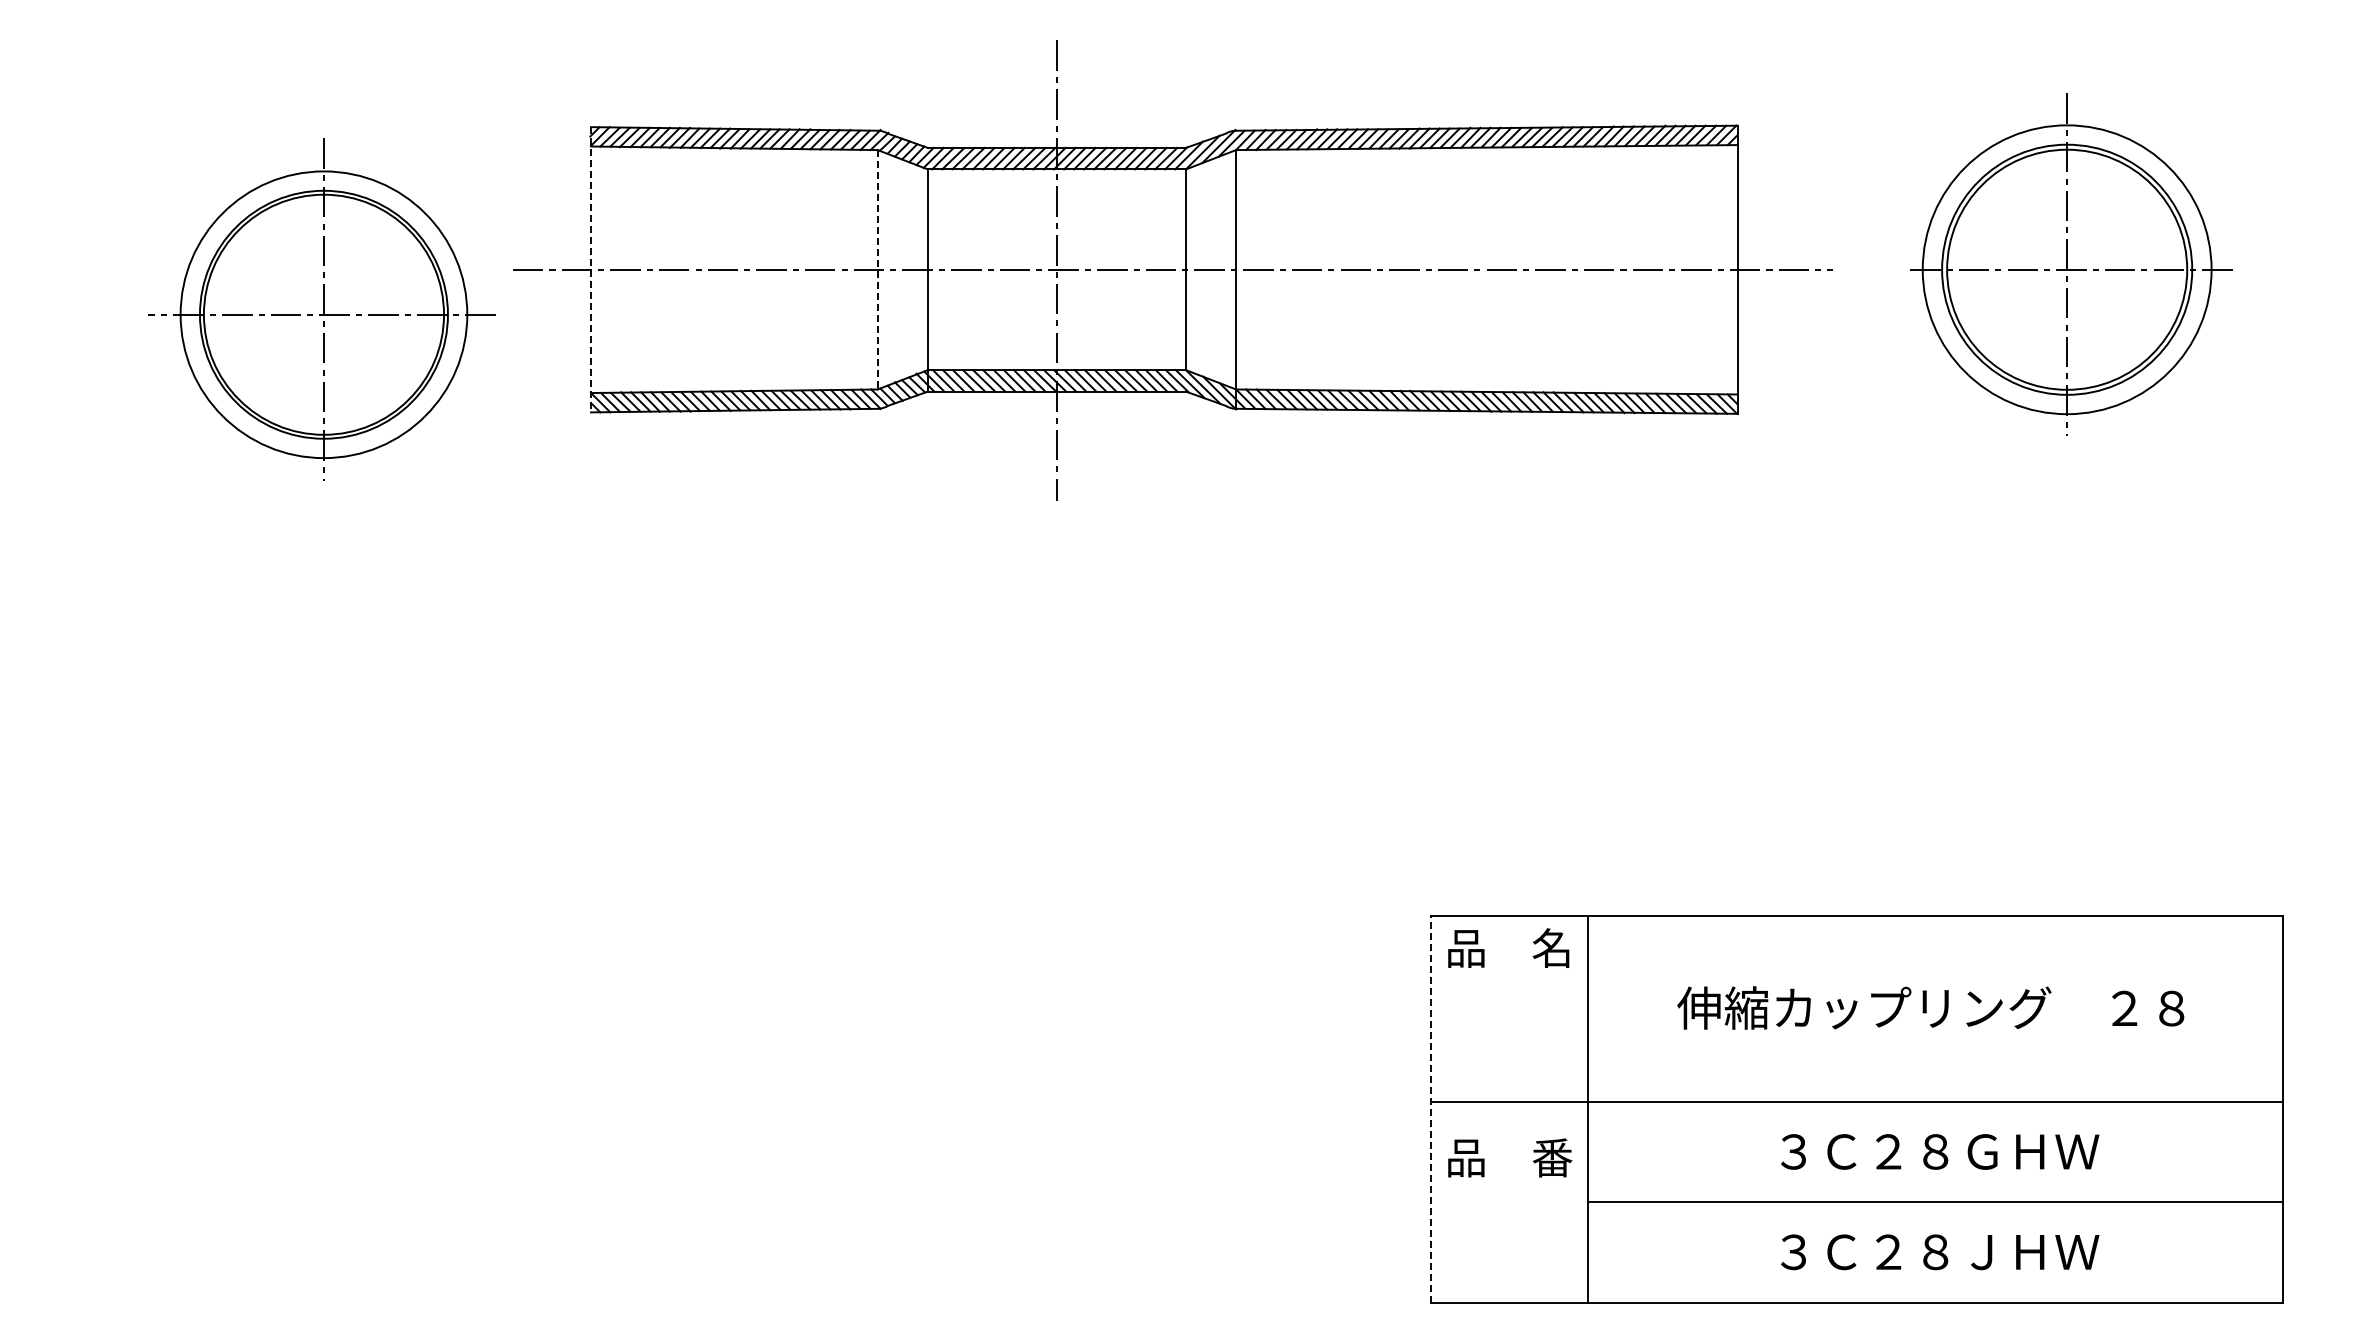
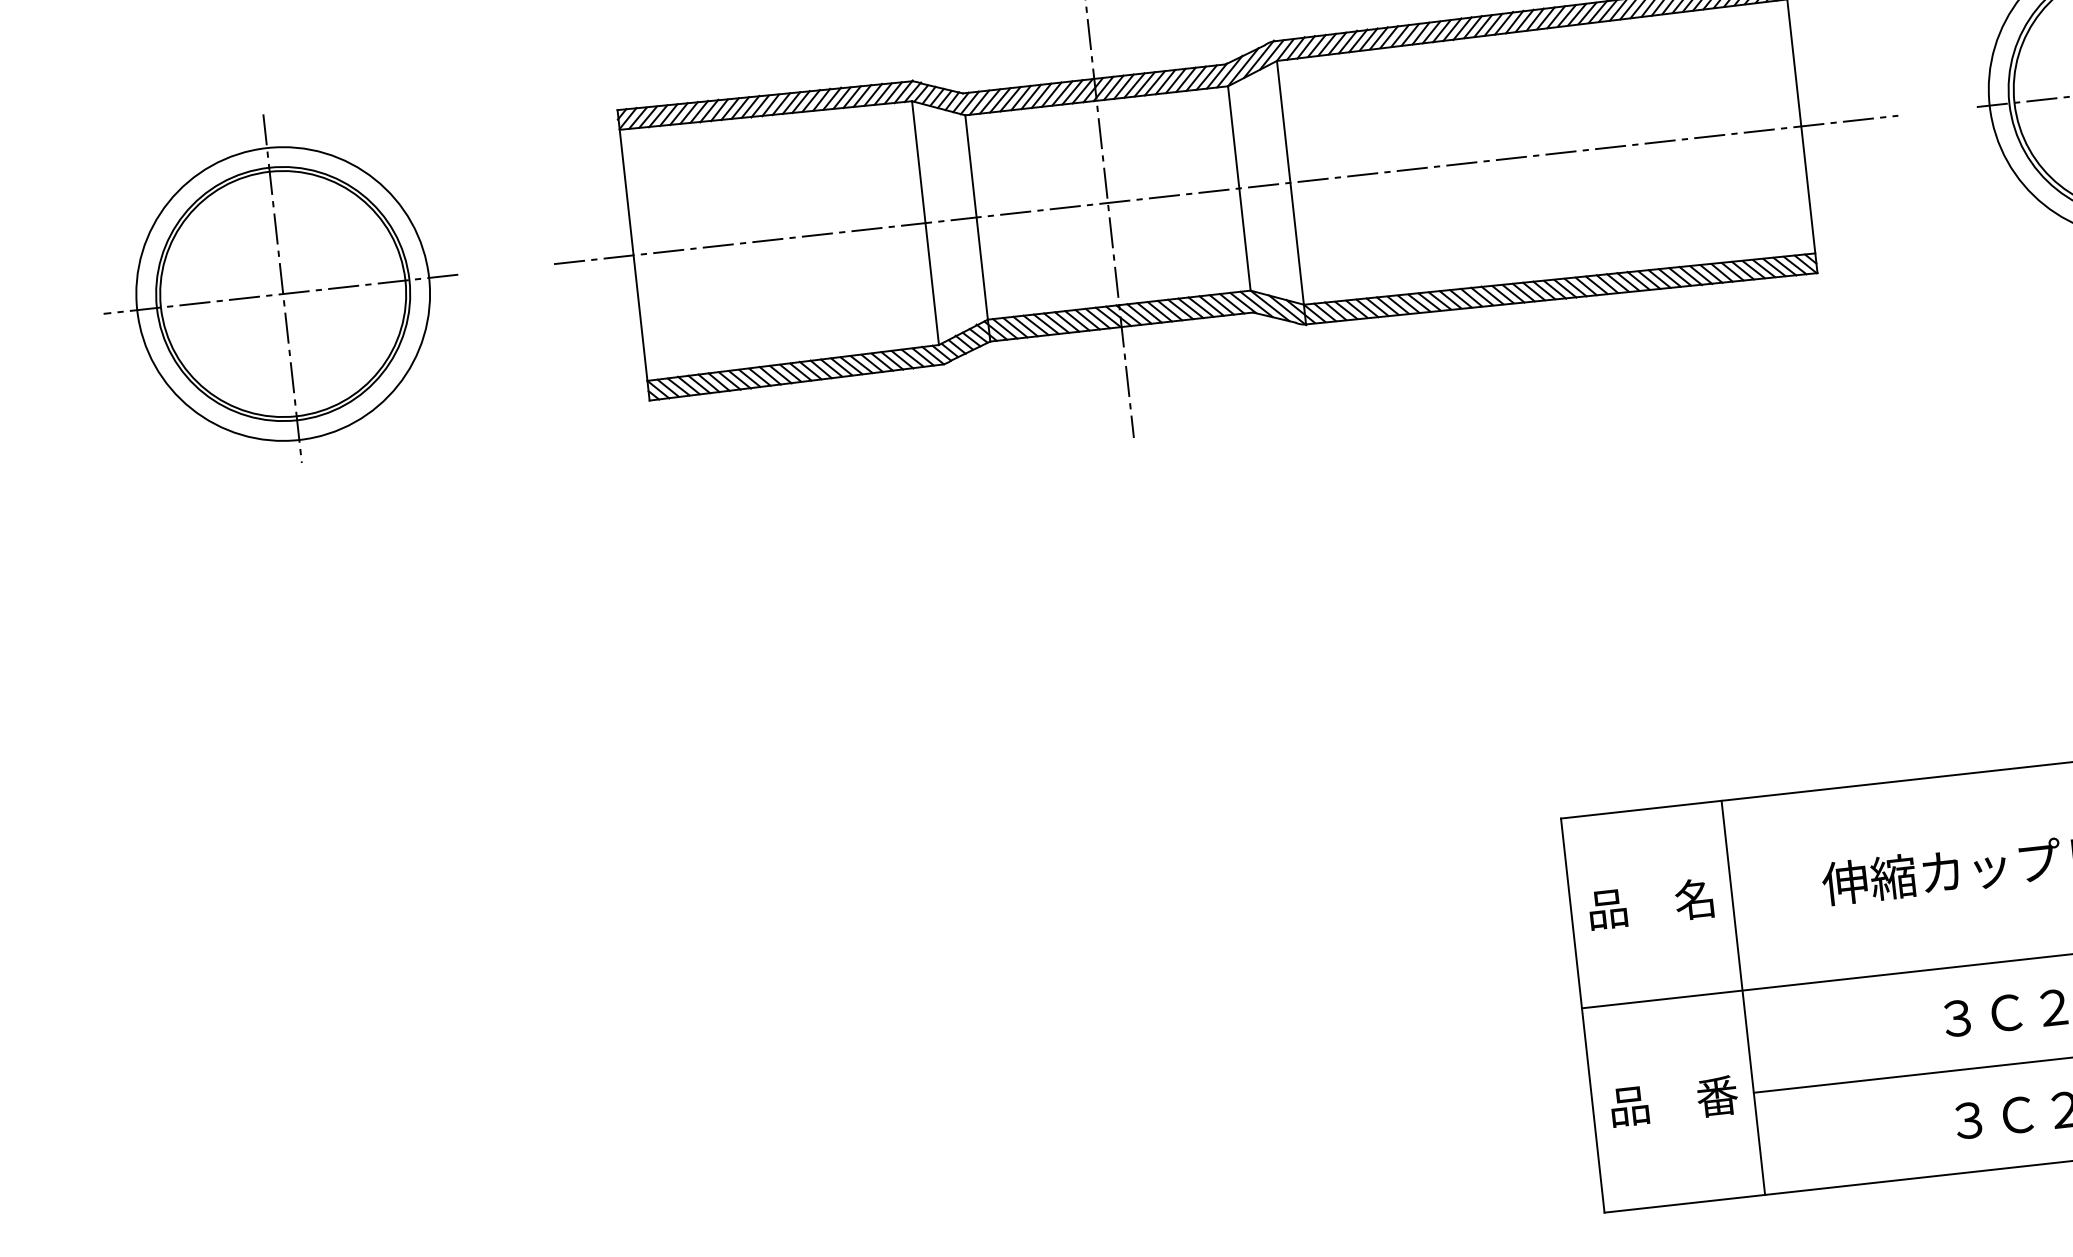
line: (591, 269) -> (634, 255), dashed -> solid
line: (877, 269) -> (925, 222), dashed -> solid
part: (321, 309) -> (280, 288), moved
text: (1508, 947) -> (1650, 903), moved
line: (1430, 1109) -> (1582, 1016), dashed -> solid
text: (1510, 1157) -> (1674, 1100), moved

